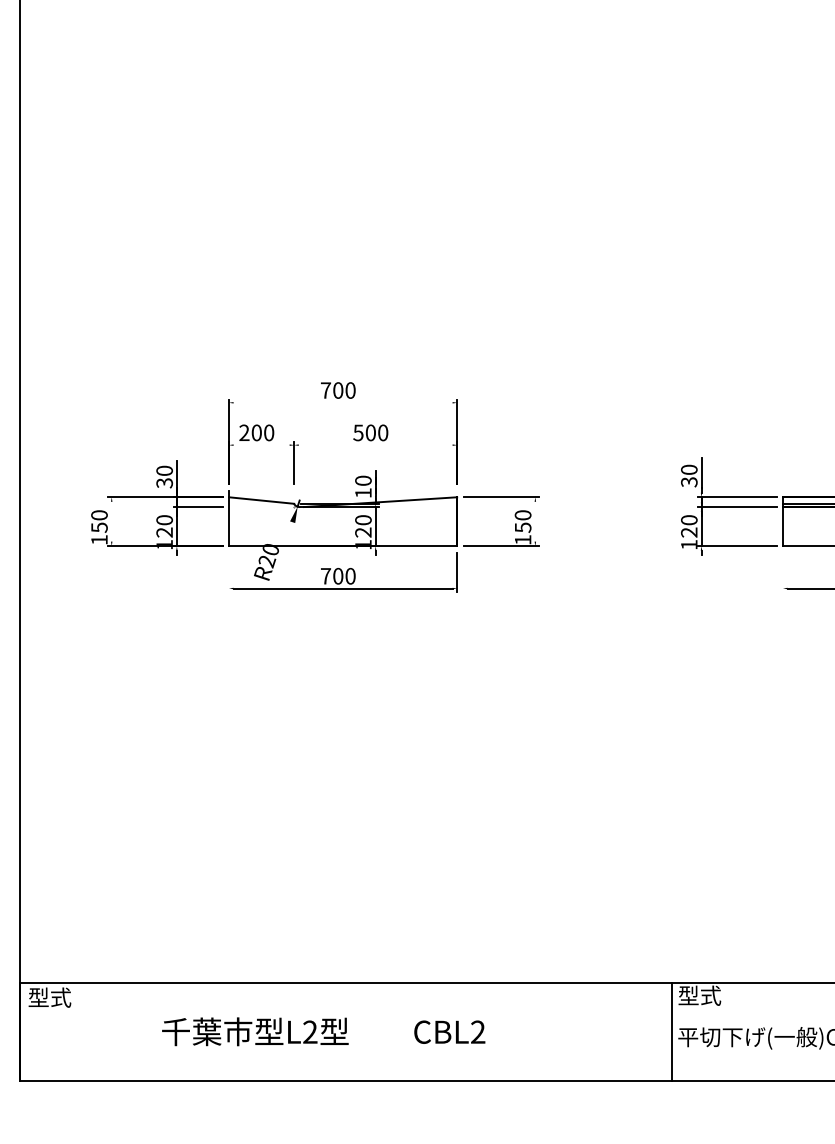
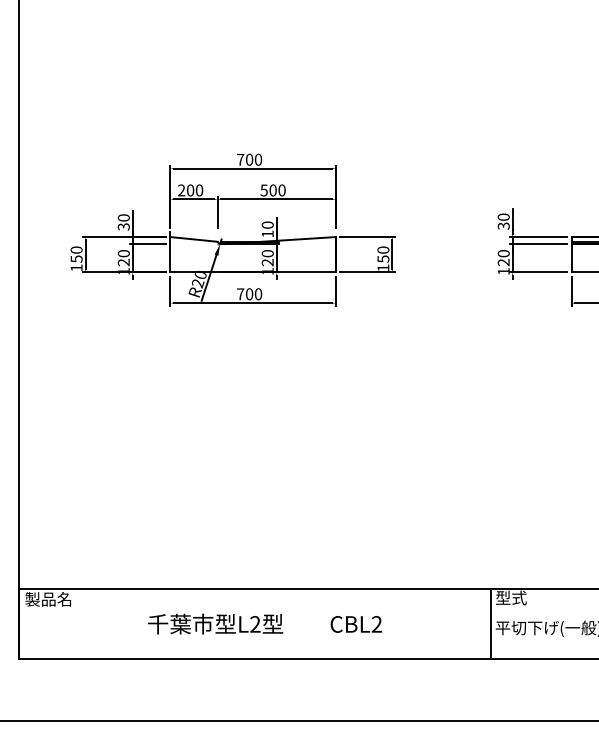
line: (342, 402) -> (252, 168), added
line: (261, 445) -> (193, 199), added
line: (375, 445) -> (276, 199), added
line: (111, 521) -> (85, 254), added
line: (535, 521) -> (392, 254), added
line: (282, 553) -> (209, 277), added
line: (229, 571) -> (170, 290), added
line: (783, 571) -> (571, 290), added
text: (59, 997) -> (47, 599), 型式 -> 製品名
text: (323, 1031) -> (264, 623), moved

